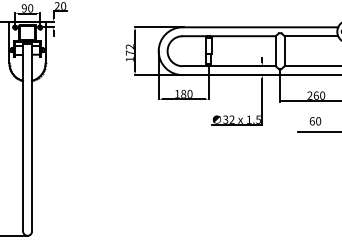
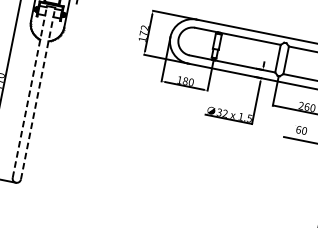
line: (23, 137) -> (30, 91), solid -> dashed
line: (32, 137) -> (38, 93), solid -> dashed

